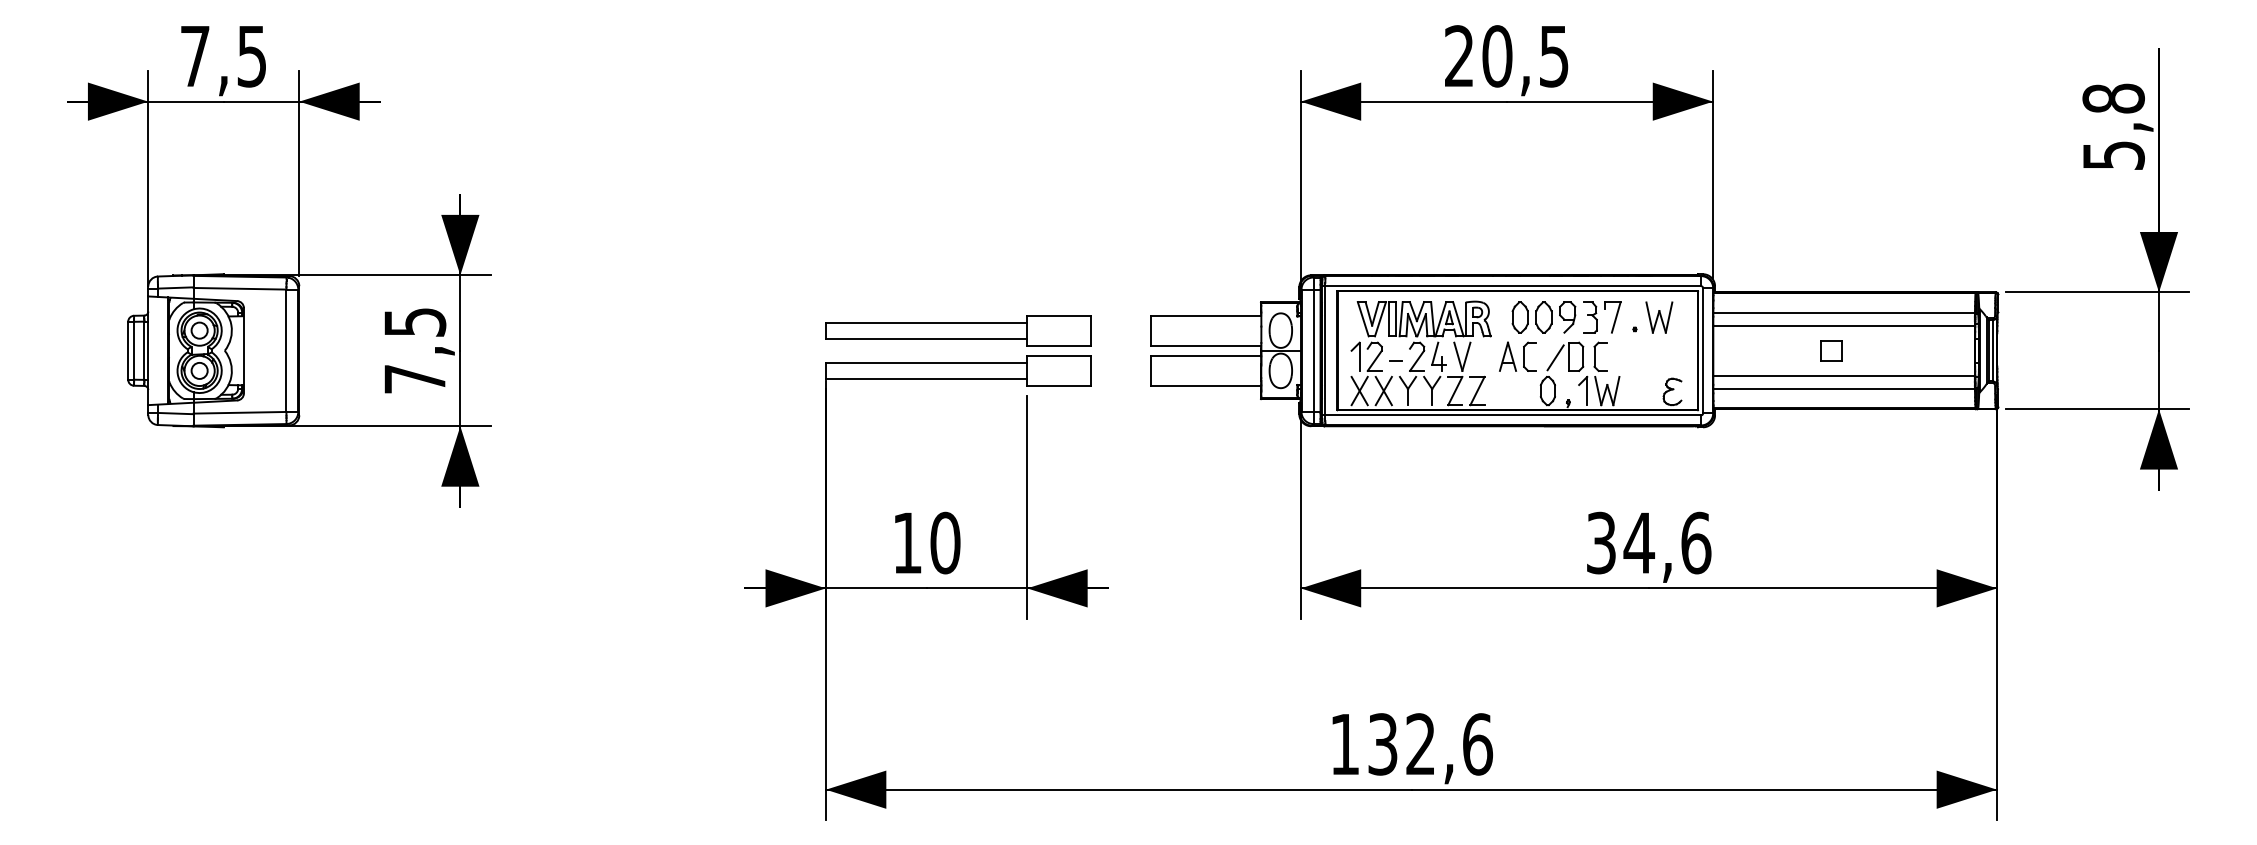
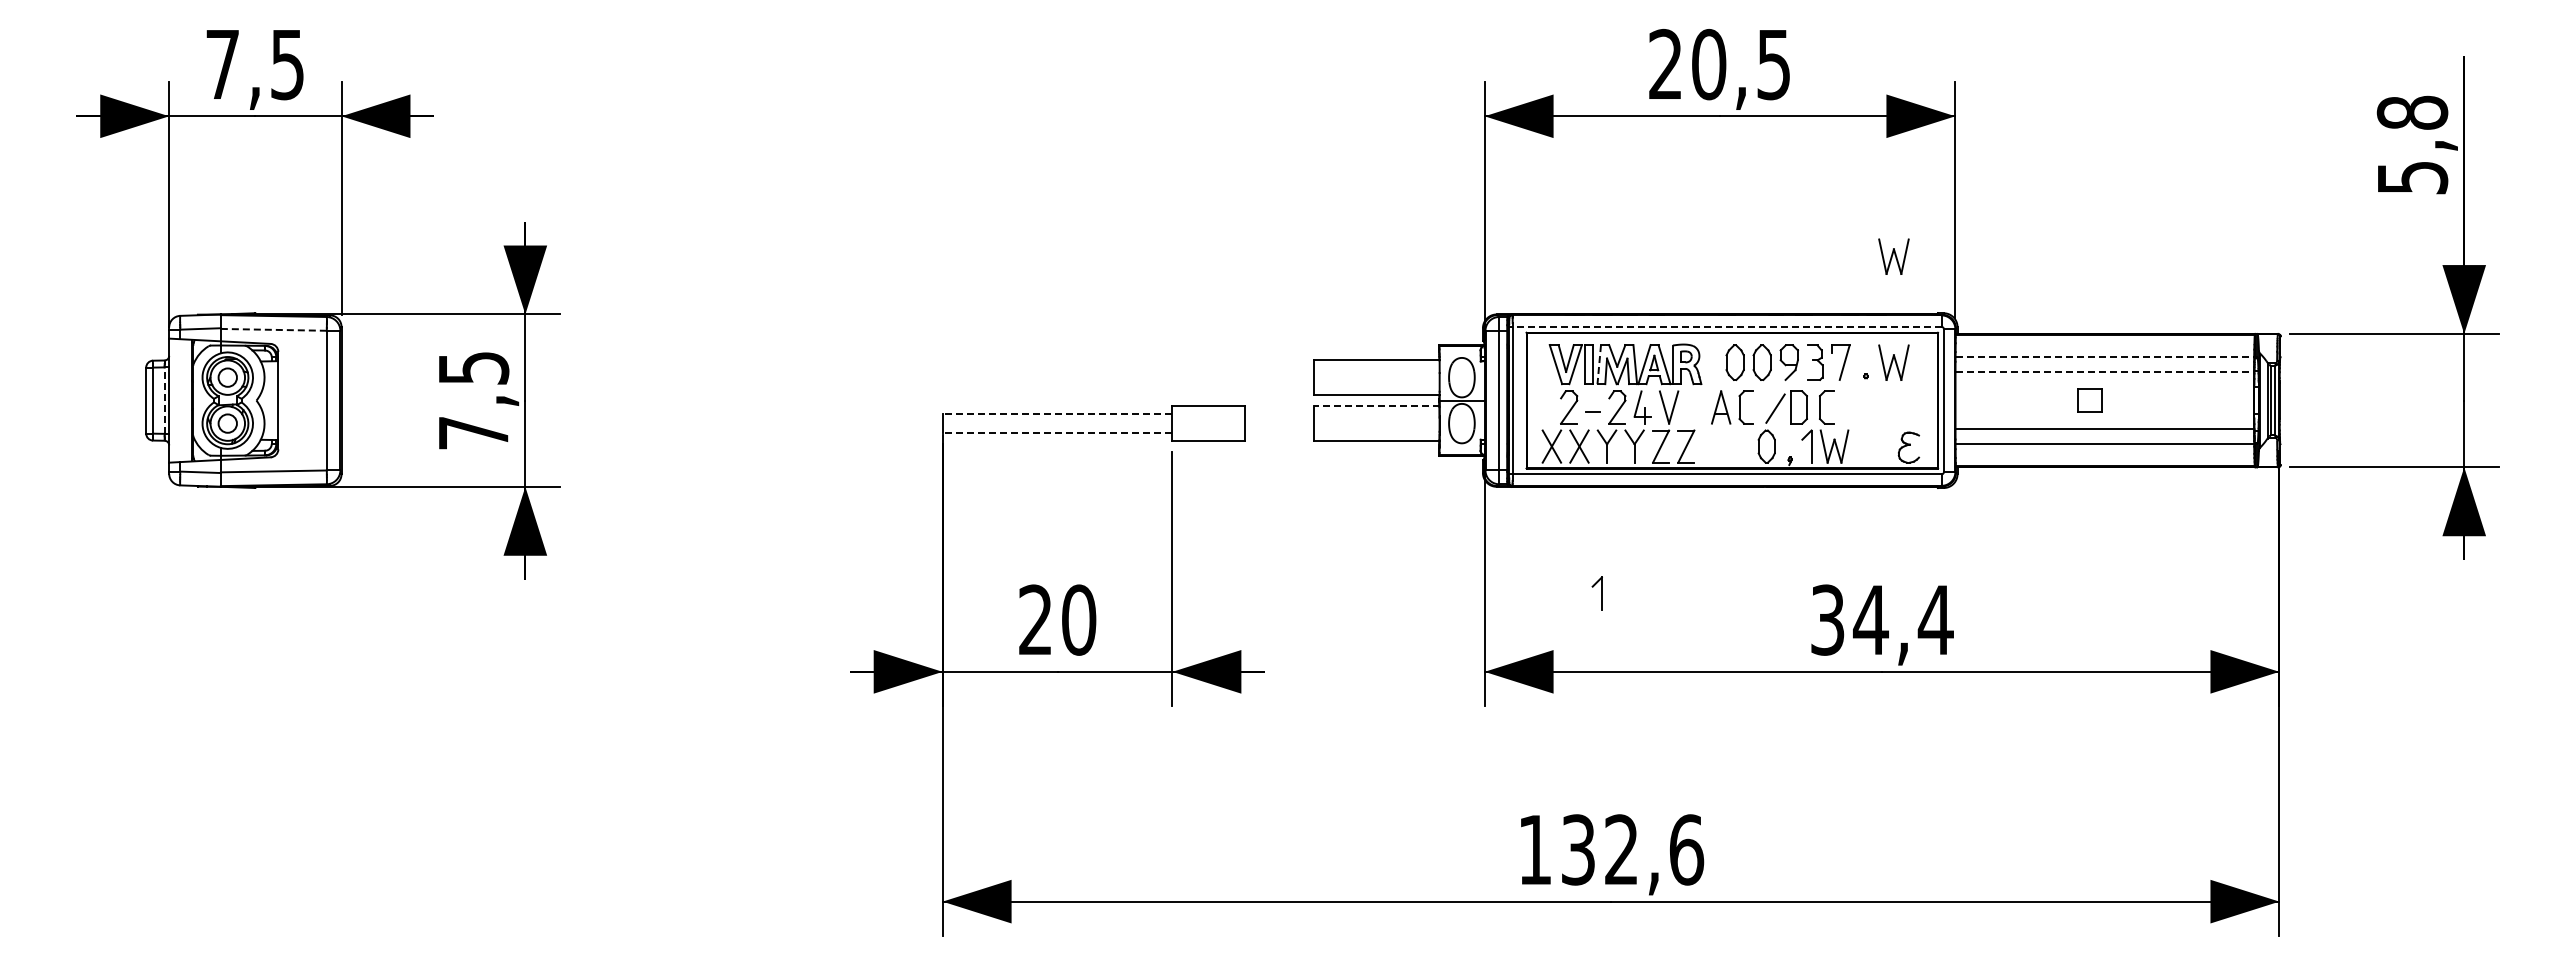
part: (1658, 224) -> (1893, 256), added
line: (1510, 285) -> (1724, 326), solid -> dashed
line: (239, 288) -> (273, 329), solid -> dashed
line: (1844, 312) -> (2105, 357), solid -> dashed
line: (1401, 319) -> (1599, 364), solid -> dashed
line: (1844, 326) -> (2105, 372), solid -> dashed
part: (958, 330) -> (1093, 377), removed
line: (144, 350) -> (164, 400), solid -> dashed
line: (1206, 355) -> (1376, 406), solid -> dashed
part: (1354, 356) -> (1596, 593), moved
line: (926, 362) -> (1057, 414), solid -> dashed
line: (926, 378) -> (1057, 432), solid -> dashed
text: (907, 542) -> (1035, 619), 10 -> 20
text: (1695, 542) -> (1935, 619), 34,6 -> 34,4

